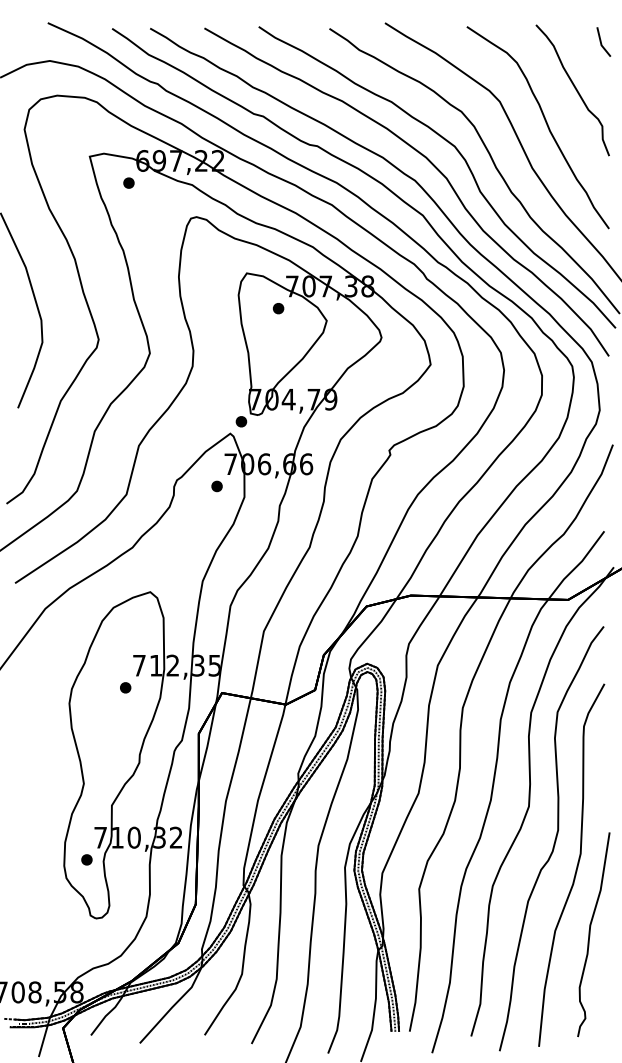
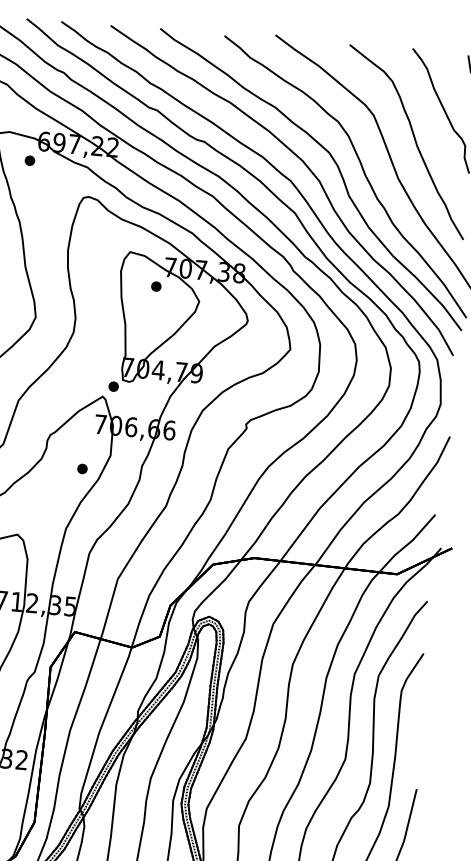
part: (216, 486) -> (81, 468), moved

